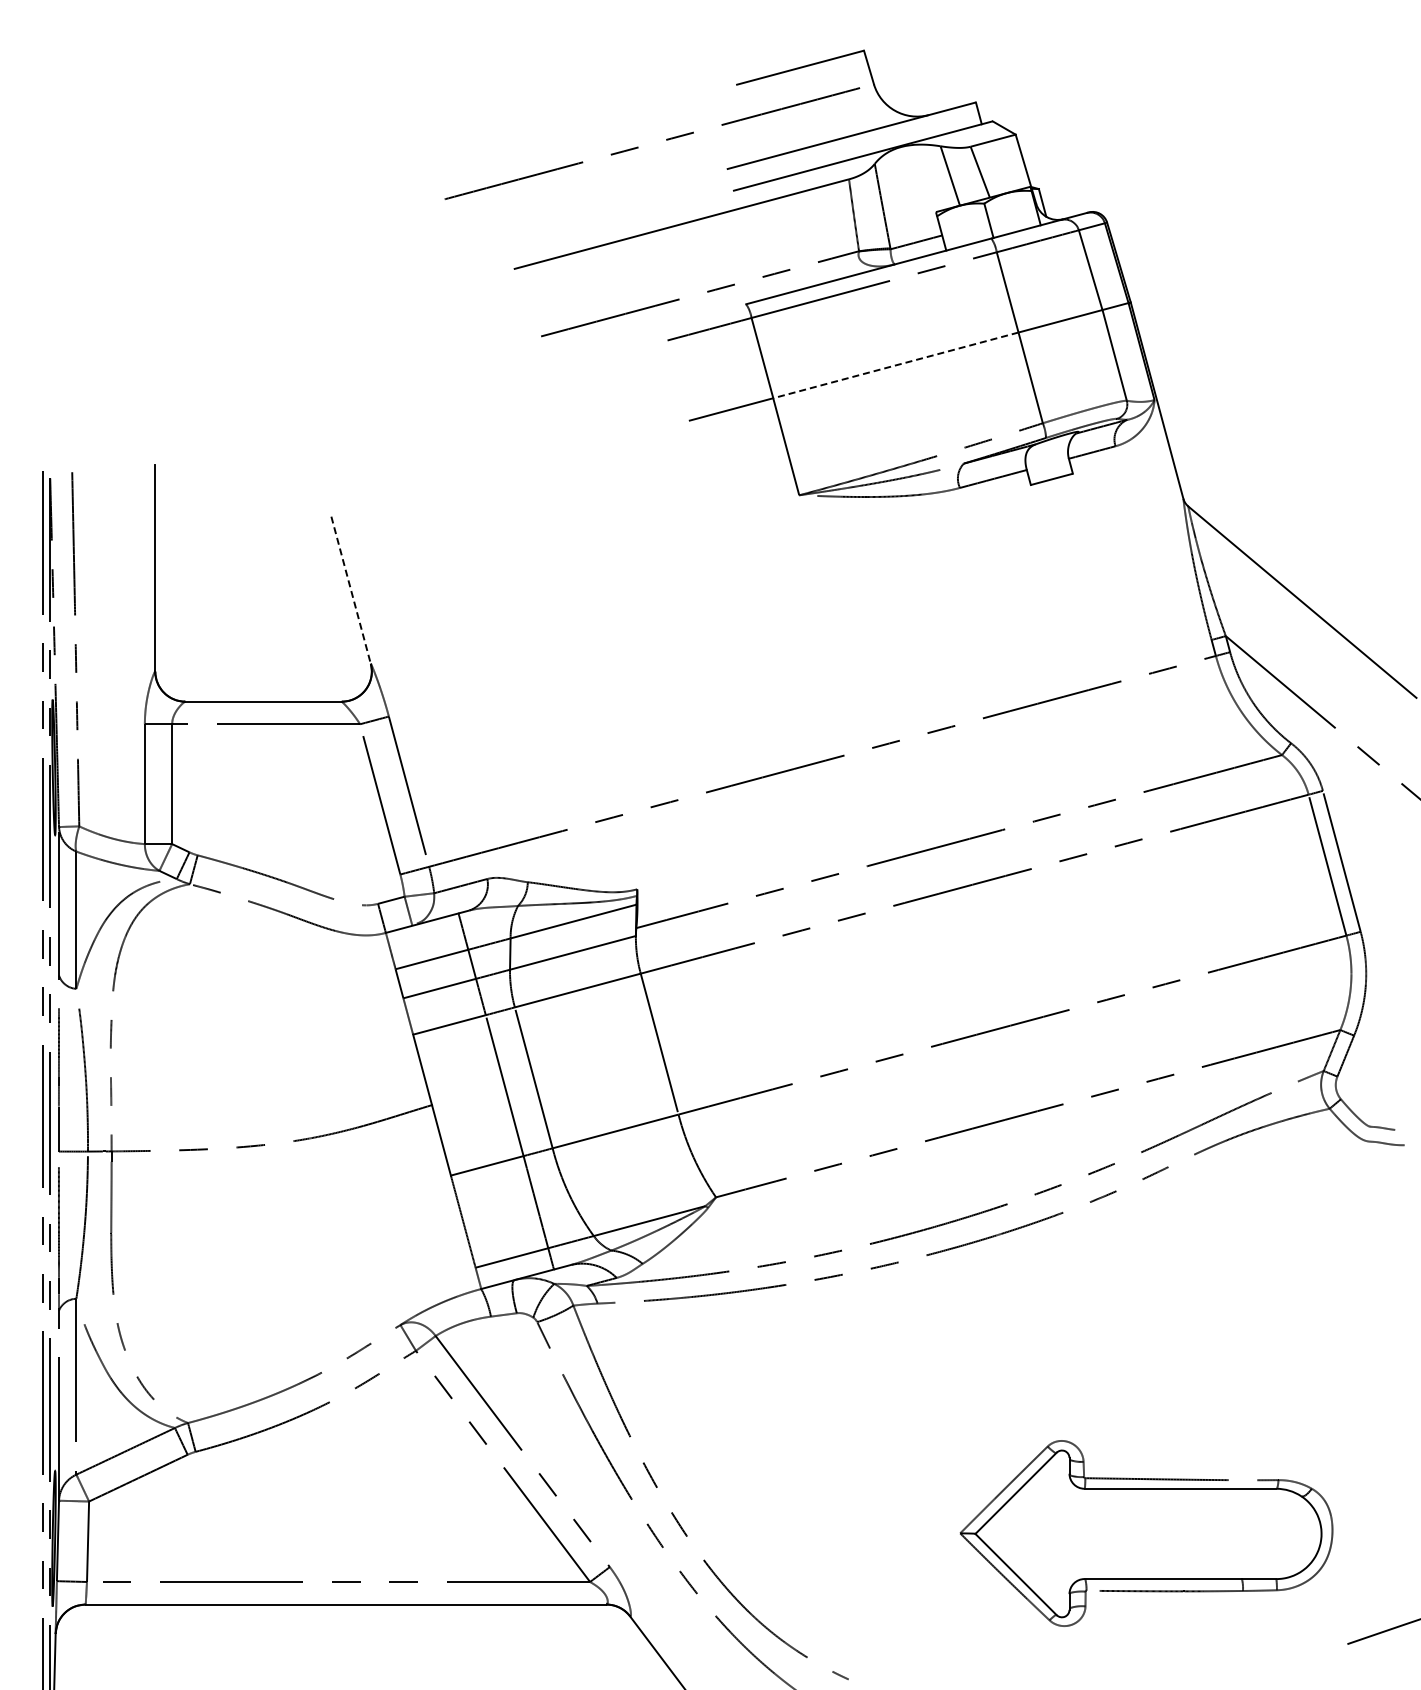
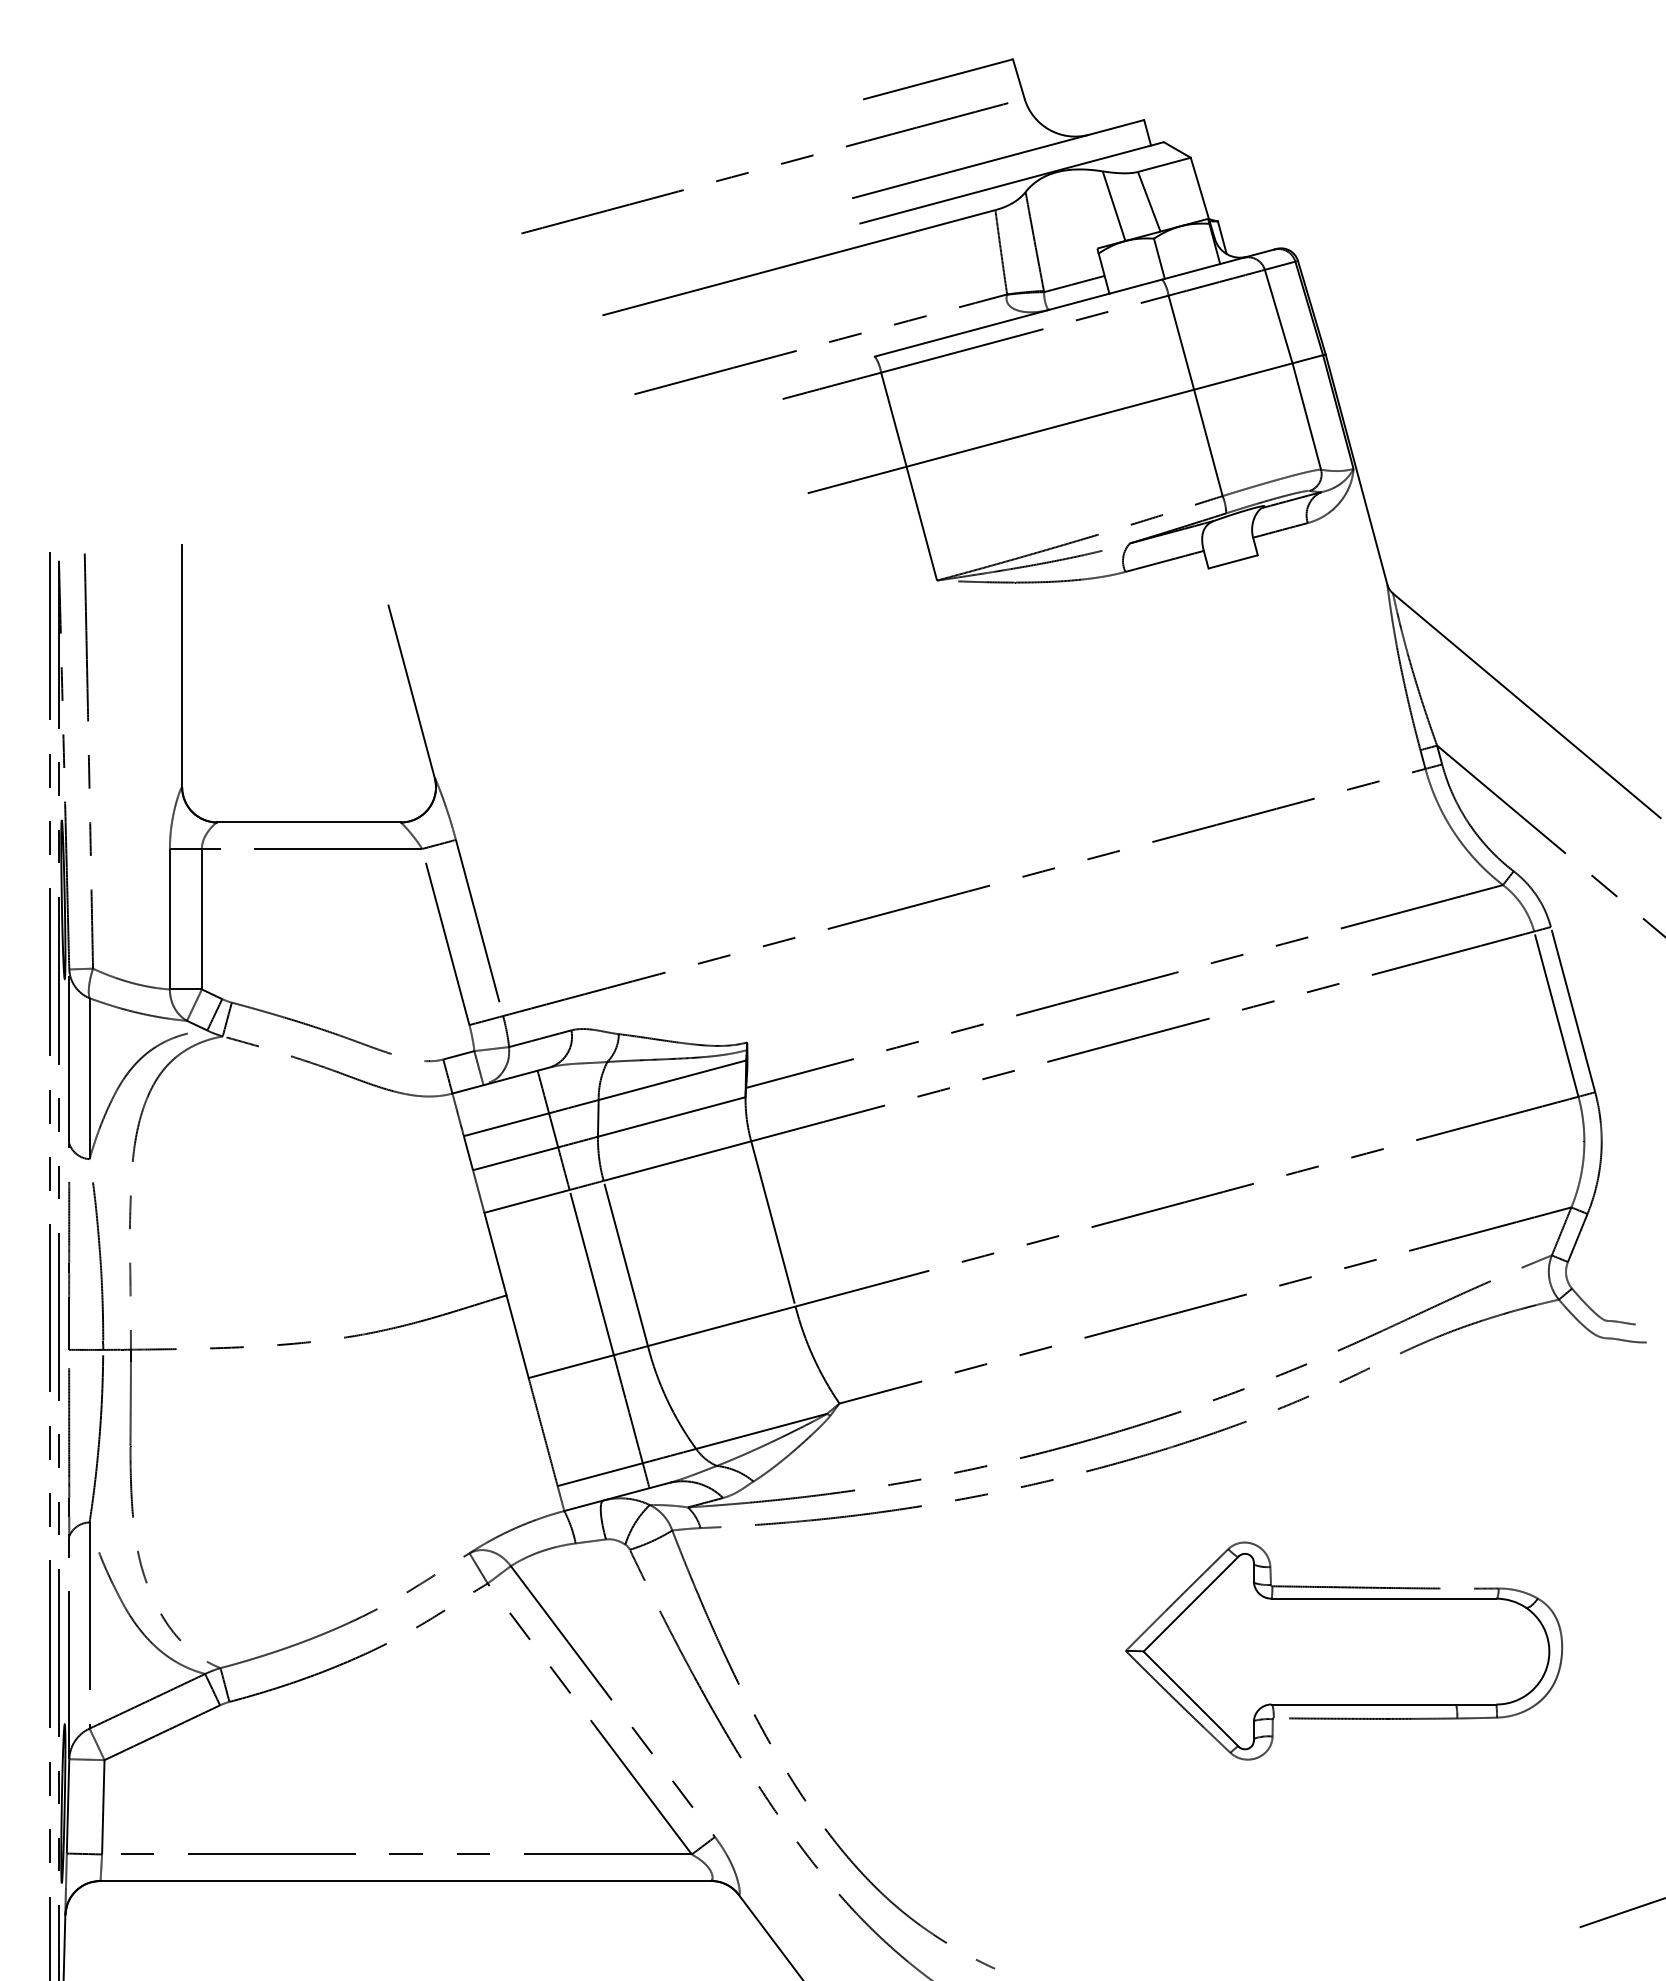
line: (895, 365) -> (1049, 428), dashed -> solid
line: (351, 590) -> (412, 692), dashed -> solid
part: (1146, 1533) -> (1344, 1651), moved

